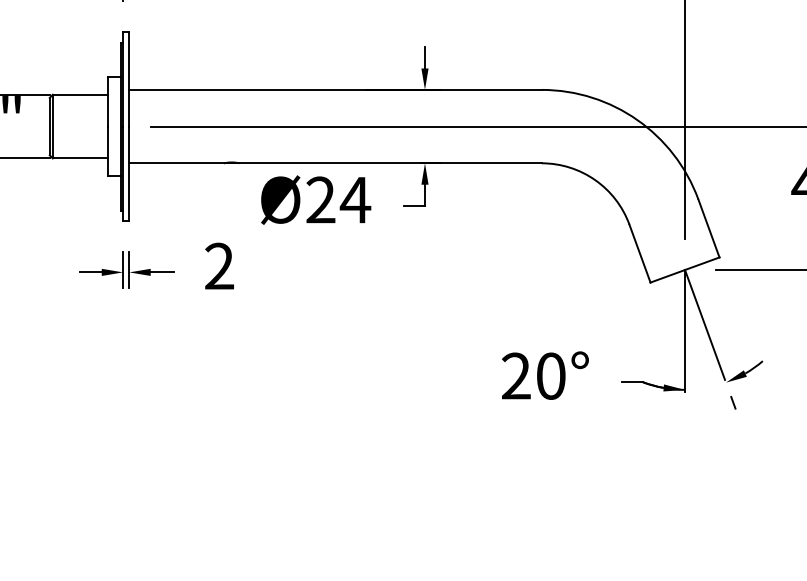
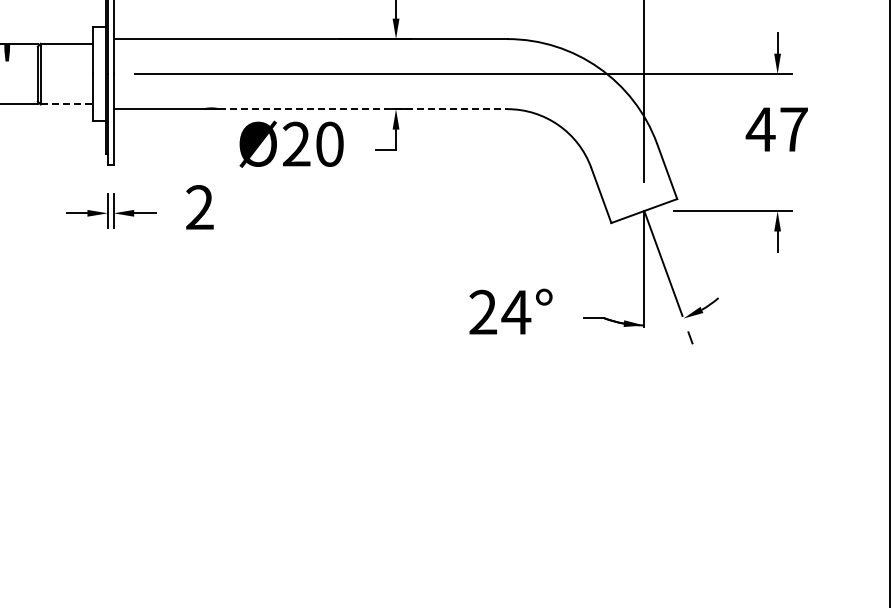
line: (80, 158) -> (67, 104), solid -> dashed
line: (390, 163) -> (363, 109), solid -> dashed
text: (355, 199) -> (329, 143), Ø24 -> Ø20
text: (551, 376) -> (516, 312), 20° -> 24°

